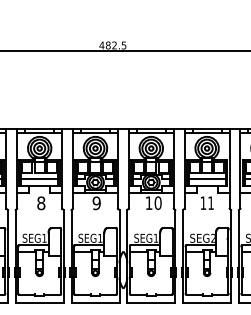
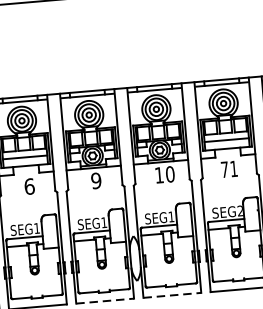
text: (41, 202) -> (29, 185), 8 -> 6
text: (203, 202) -> (224, 168), 11 -> 71
line: (95, 303) -> (105, 301), solid -> dashed
line: (151, 303) -> (172, 295), solid -> dashed

